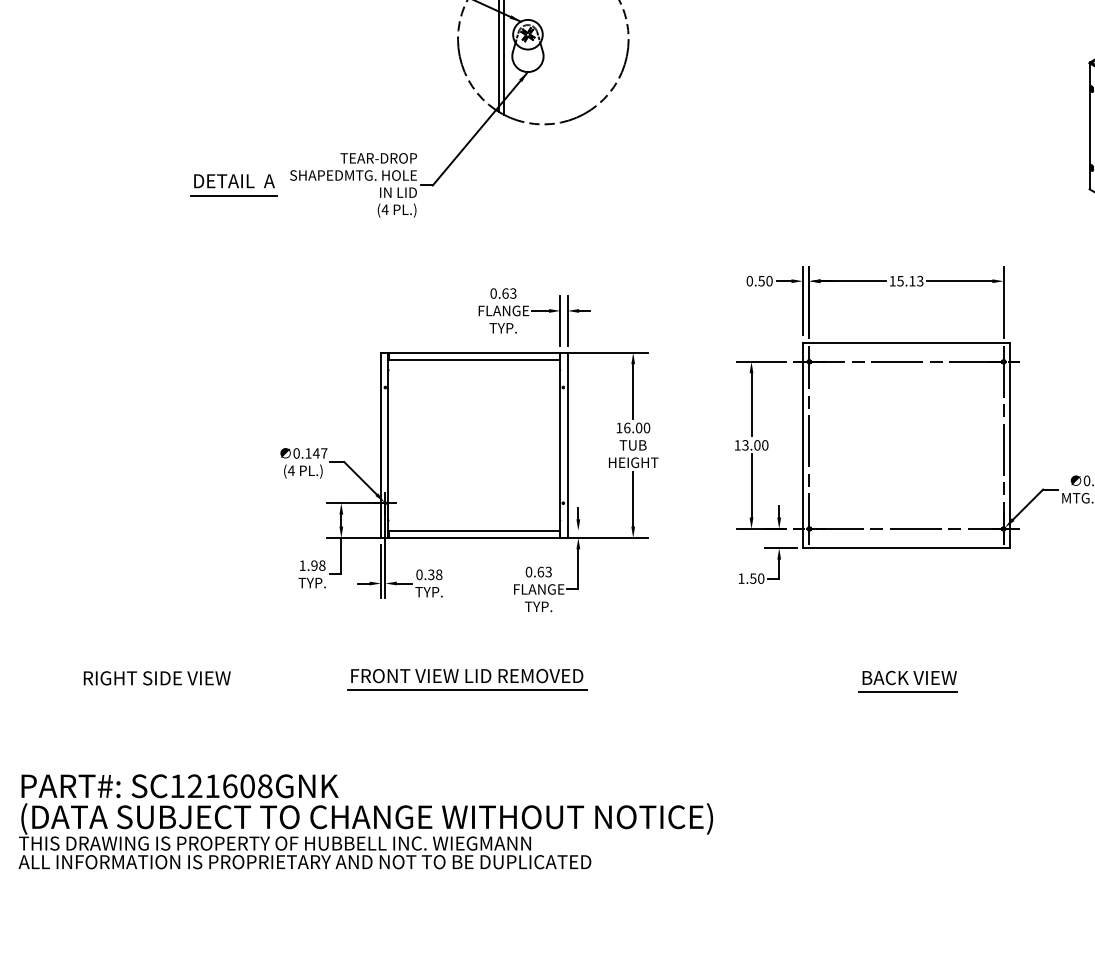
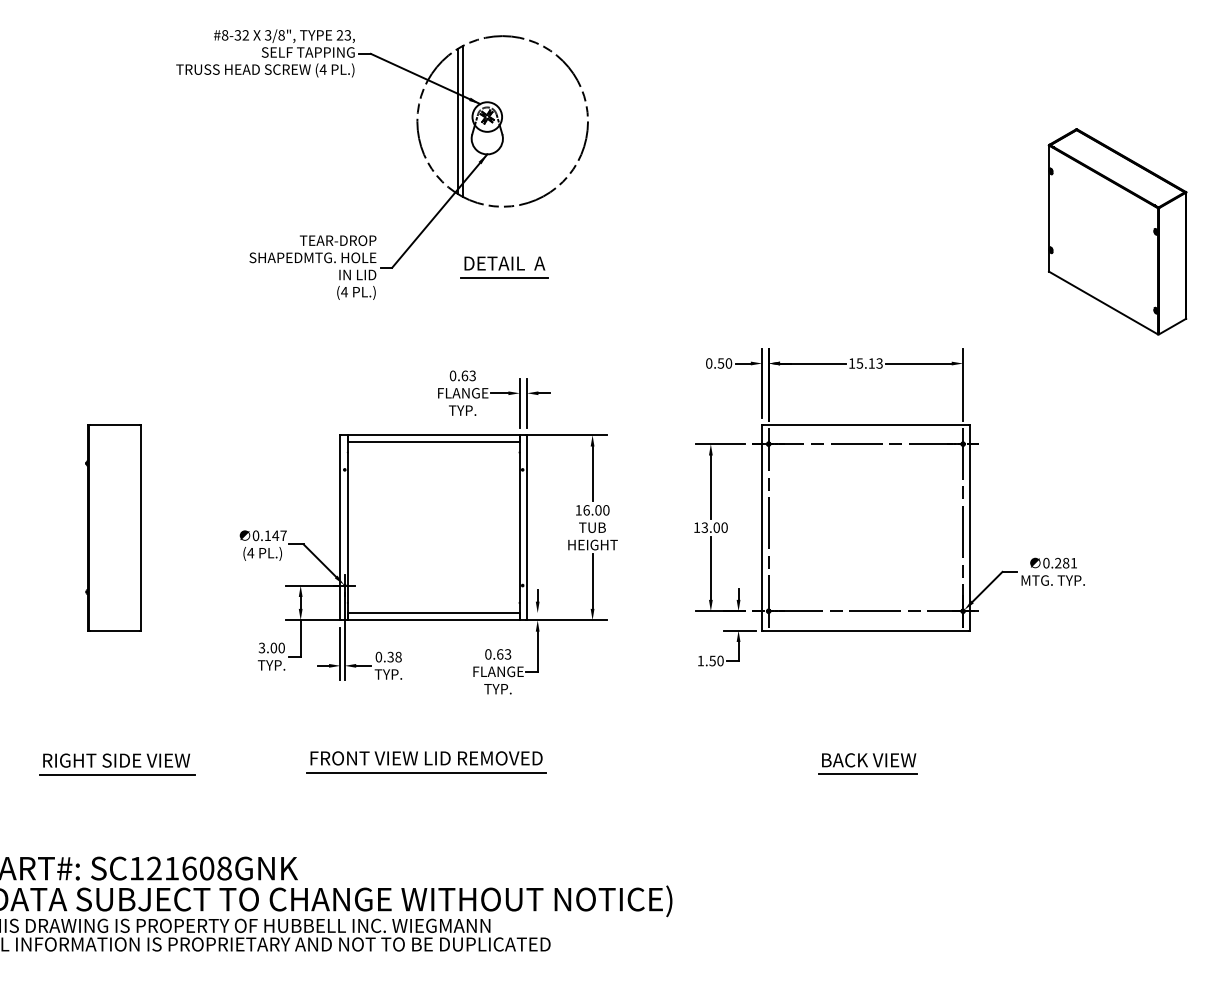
part: (234, 185) -> (504, 267), moved
part: (154, 445) -> (113, 527), added
text: (312, 565) -> (271, 647), 1.98 -> 3.00
line: (158, 692) -> (117, 774), added

